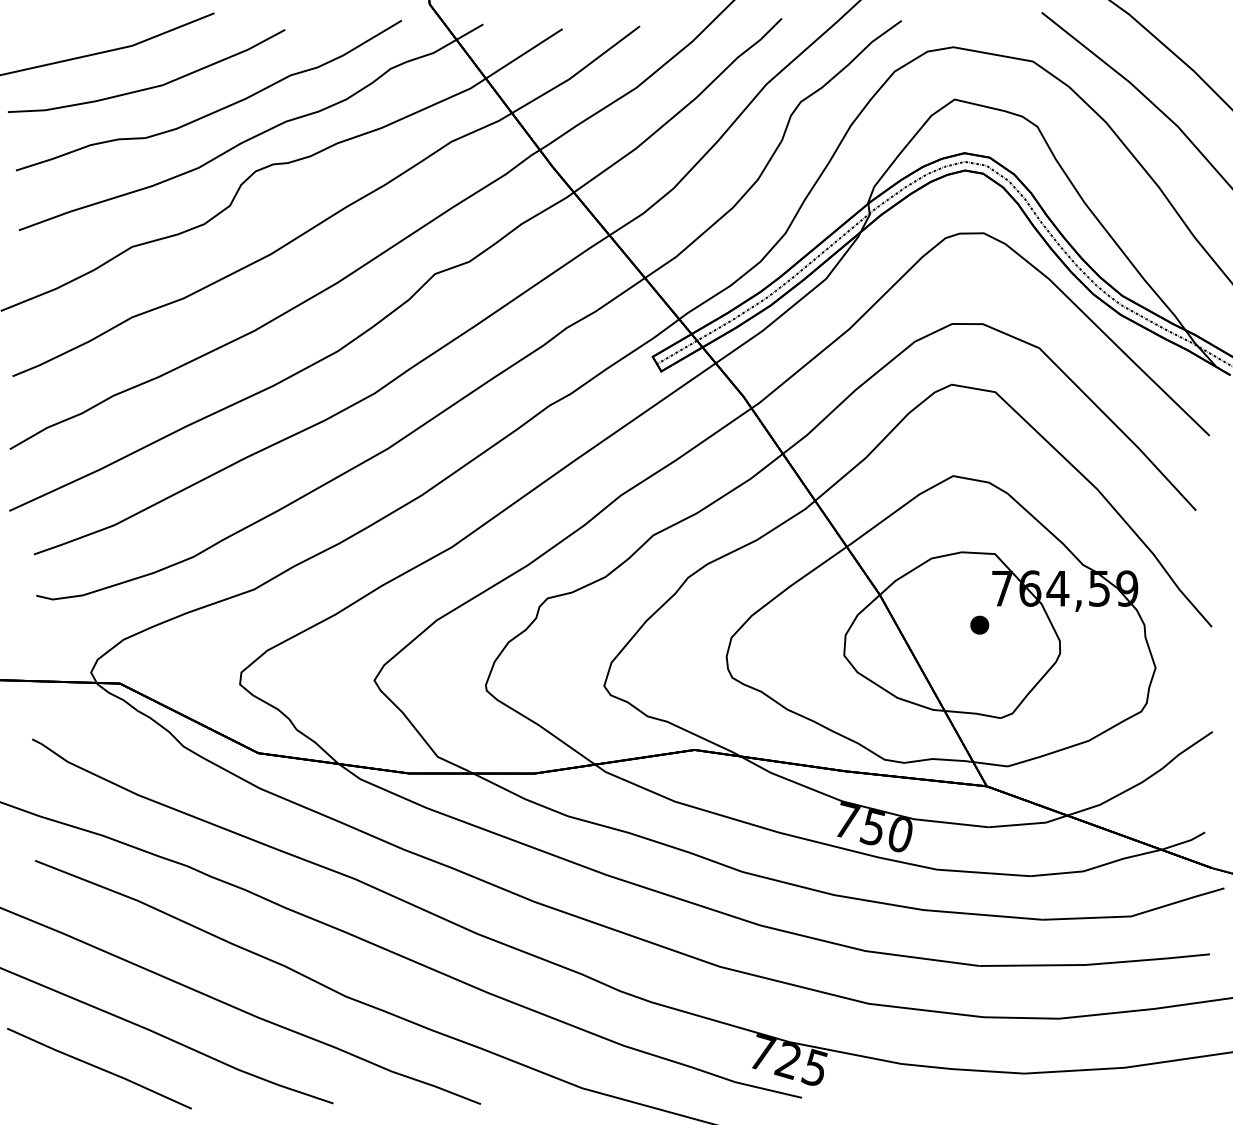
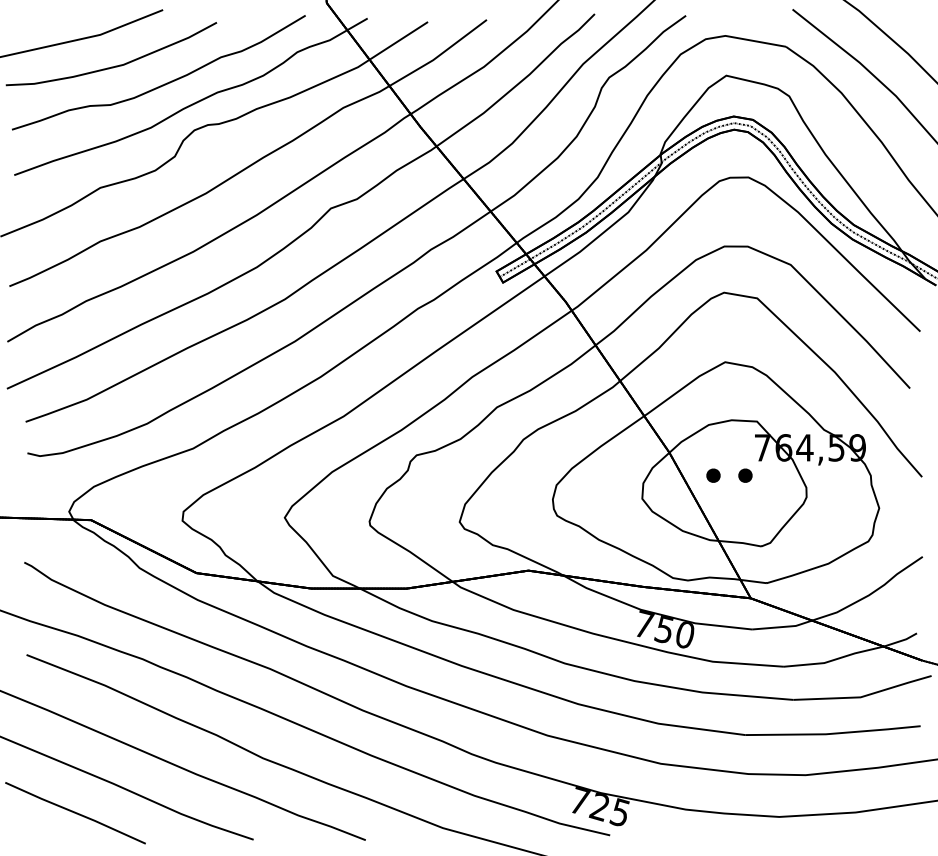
part: (937, 624) -> (713, 475), added

